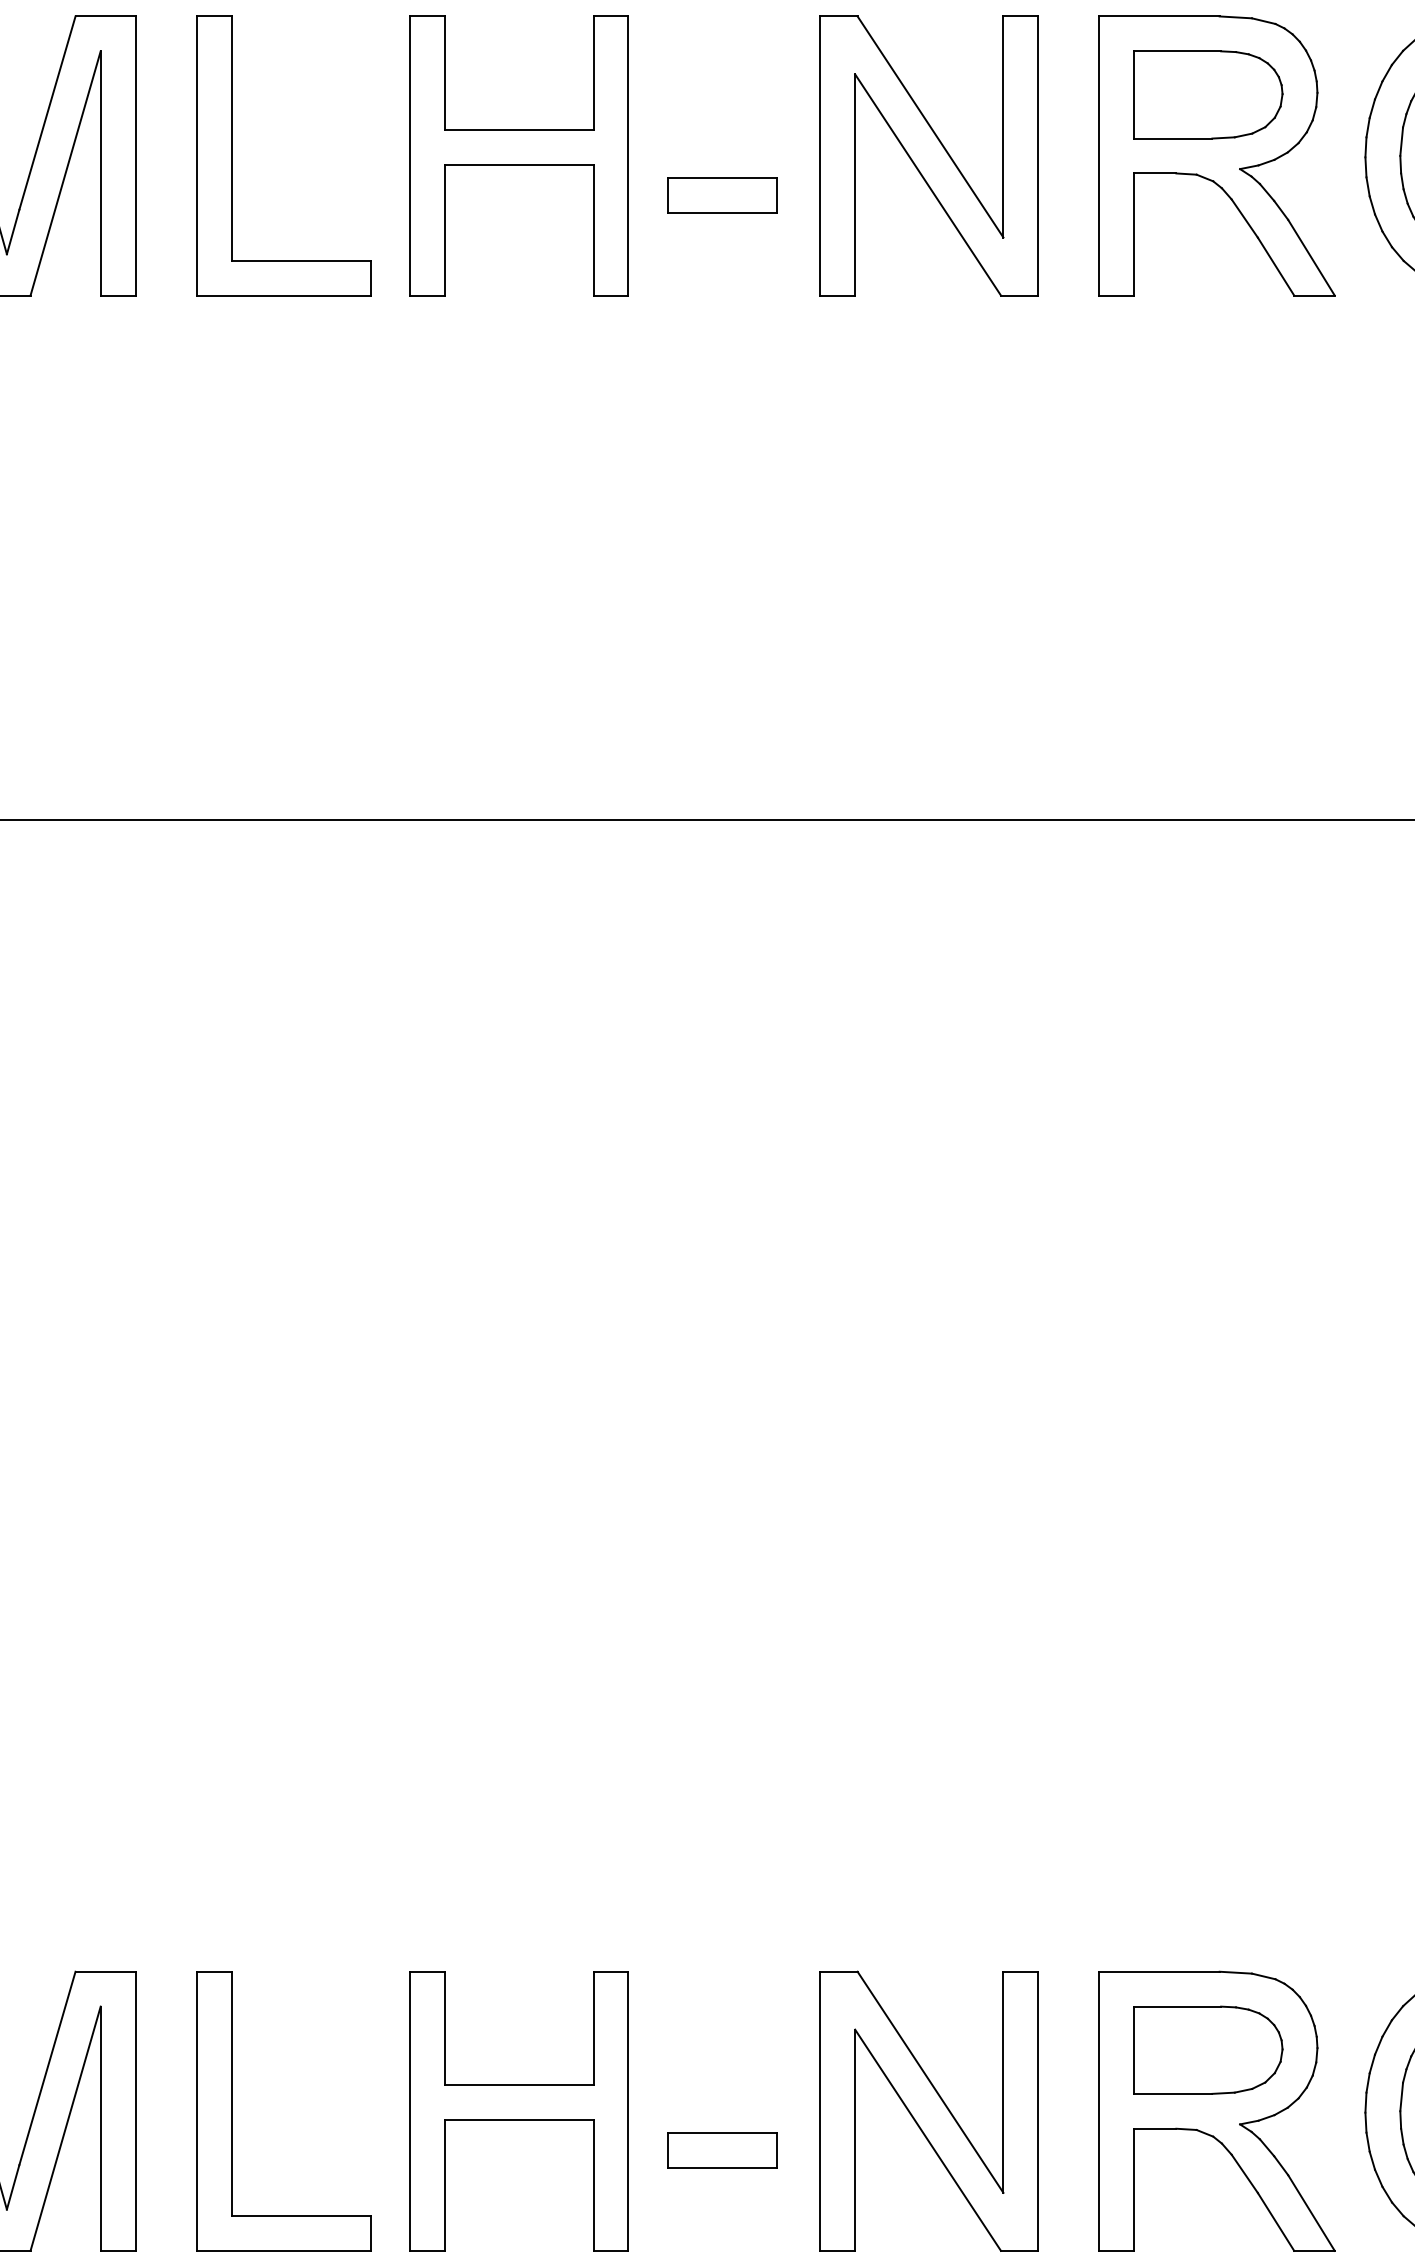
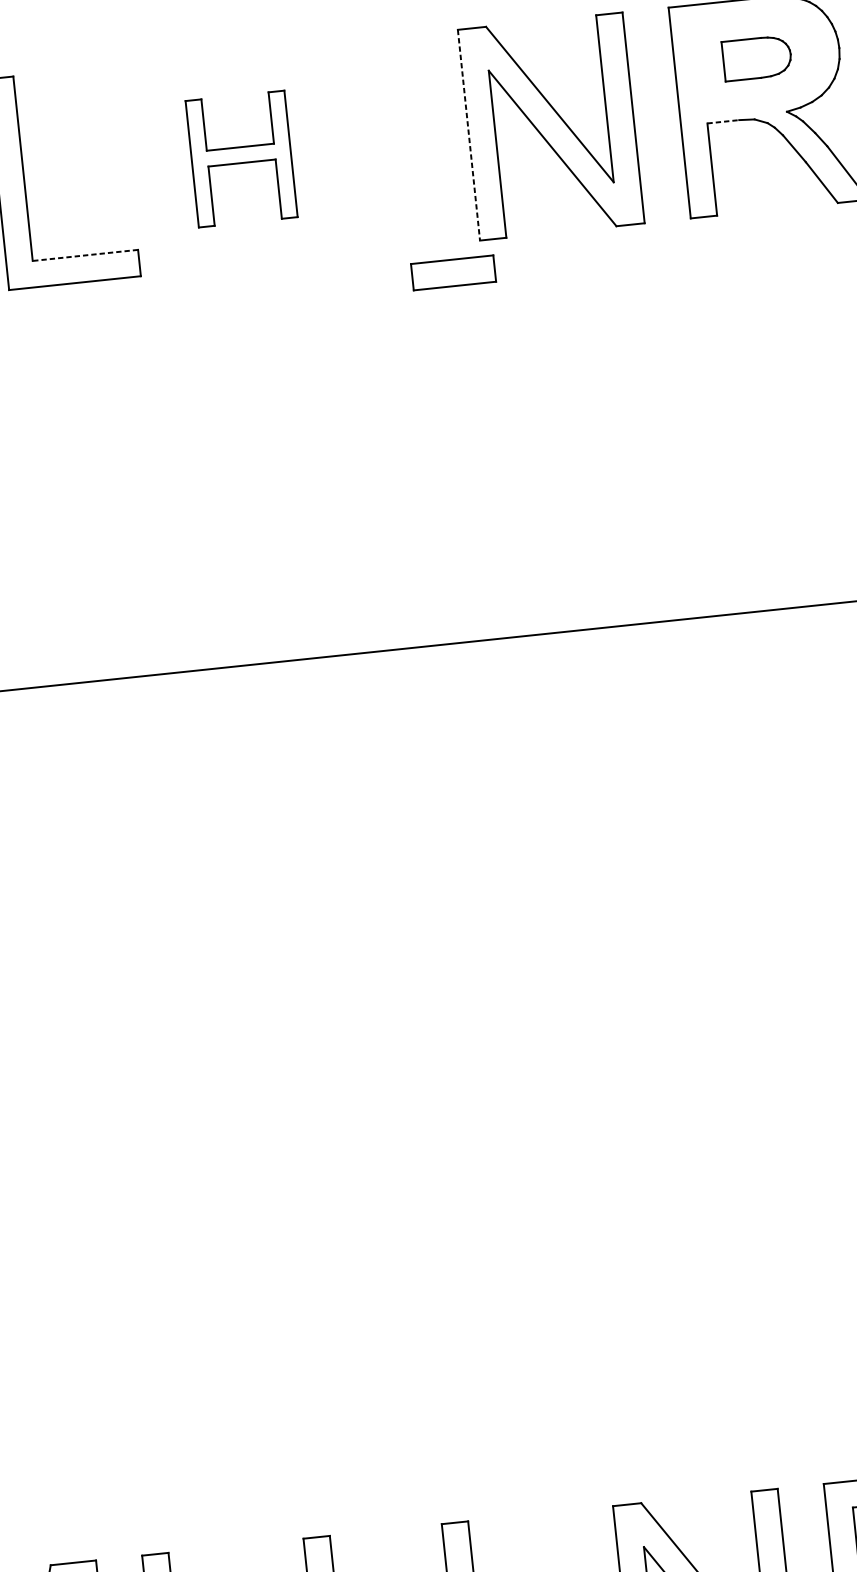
part: (1208, 94) -> (757, 57), size x0.6
part: (518, 155) -> (241, 158), size x0.6
line: (820, 156) -> (469, 135), solid -> dashed
line: (1155, 173) -> (723, 121), solid -> dashed
part: (722, 195) -> (453, 273), moved
line: (301, 260) -> (85, 255), solid -> dashed

